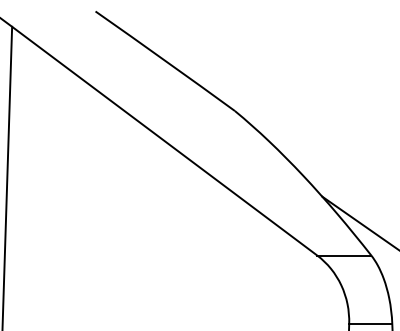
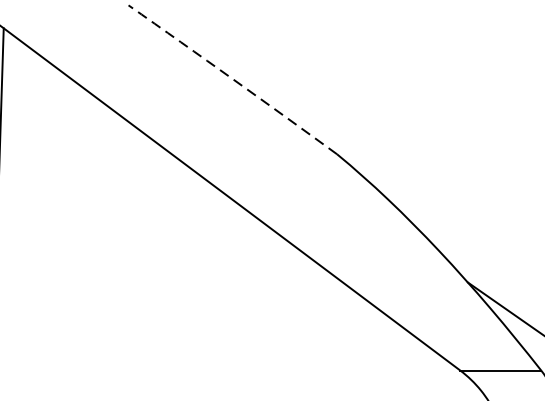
arc: (165, 60) -> (233, 78), solid -> dashed

